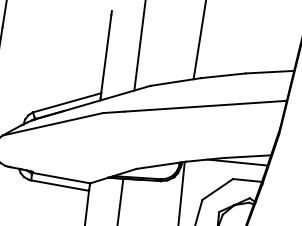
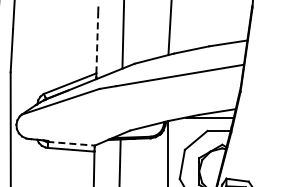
line: (106, 53) -> (97, 41), solid -> dashed
line: (61, 177) -> (71, 143), solid -> dashed

